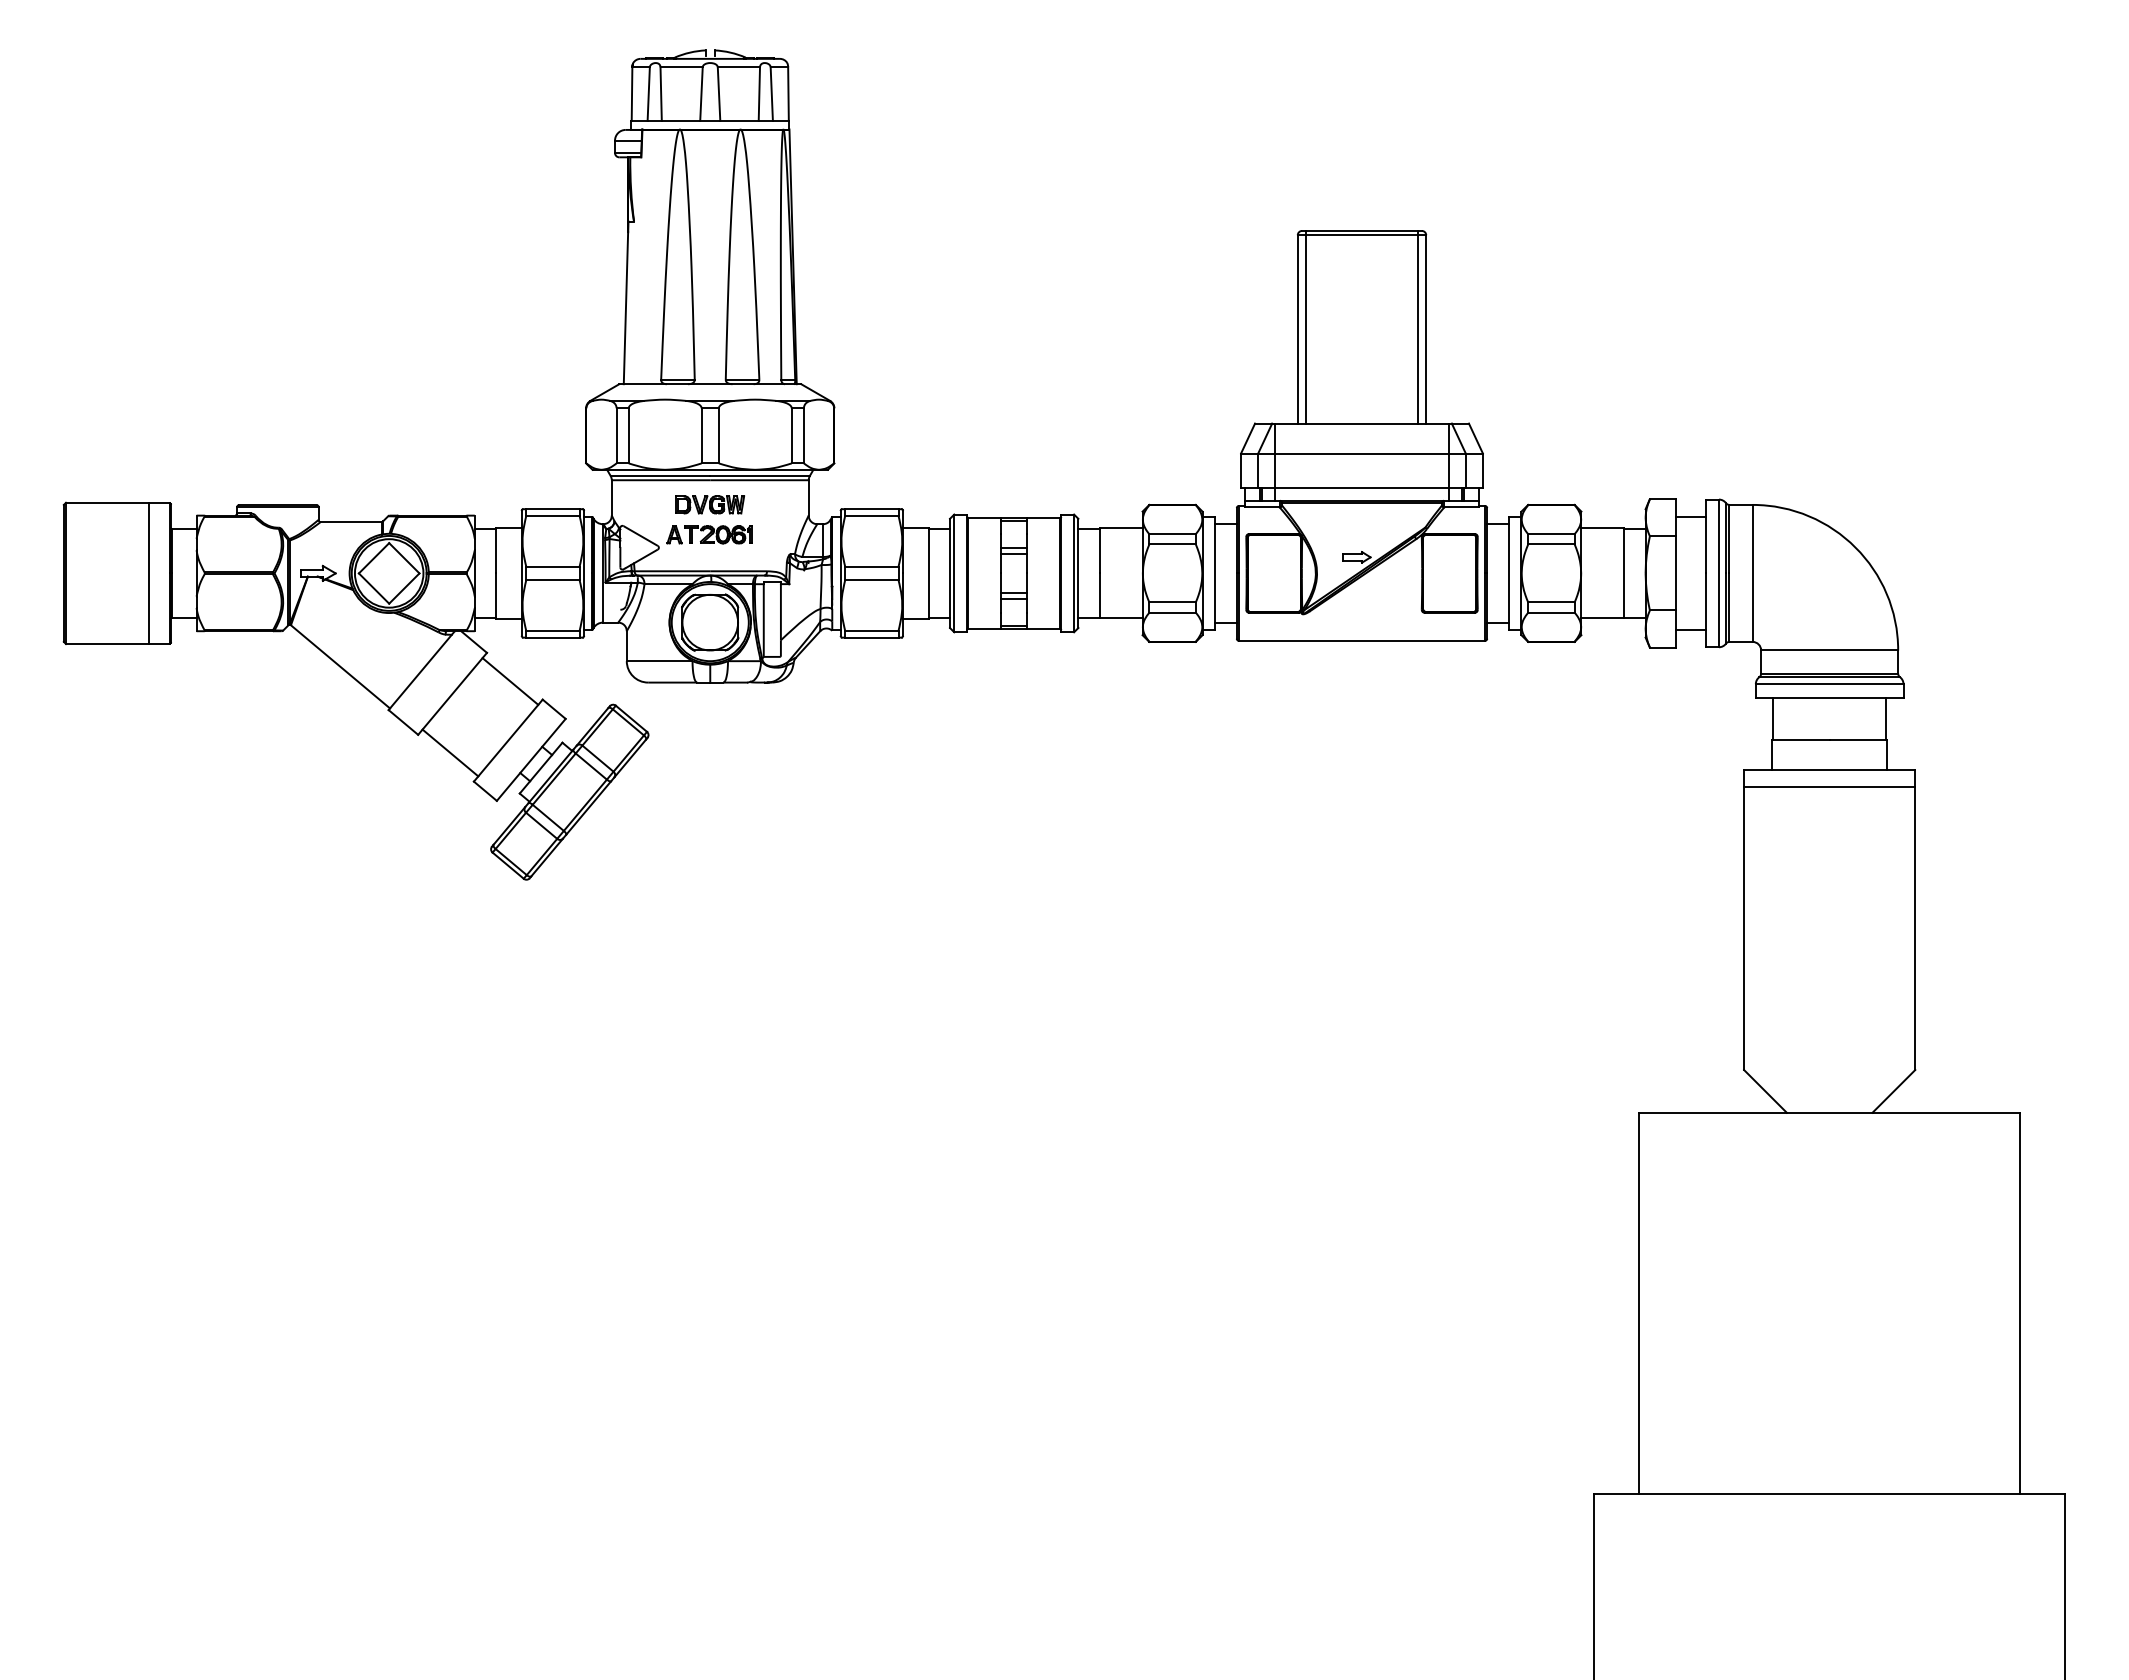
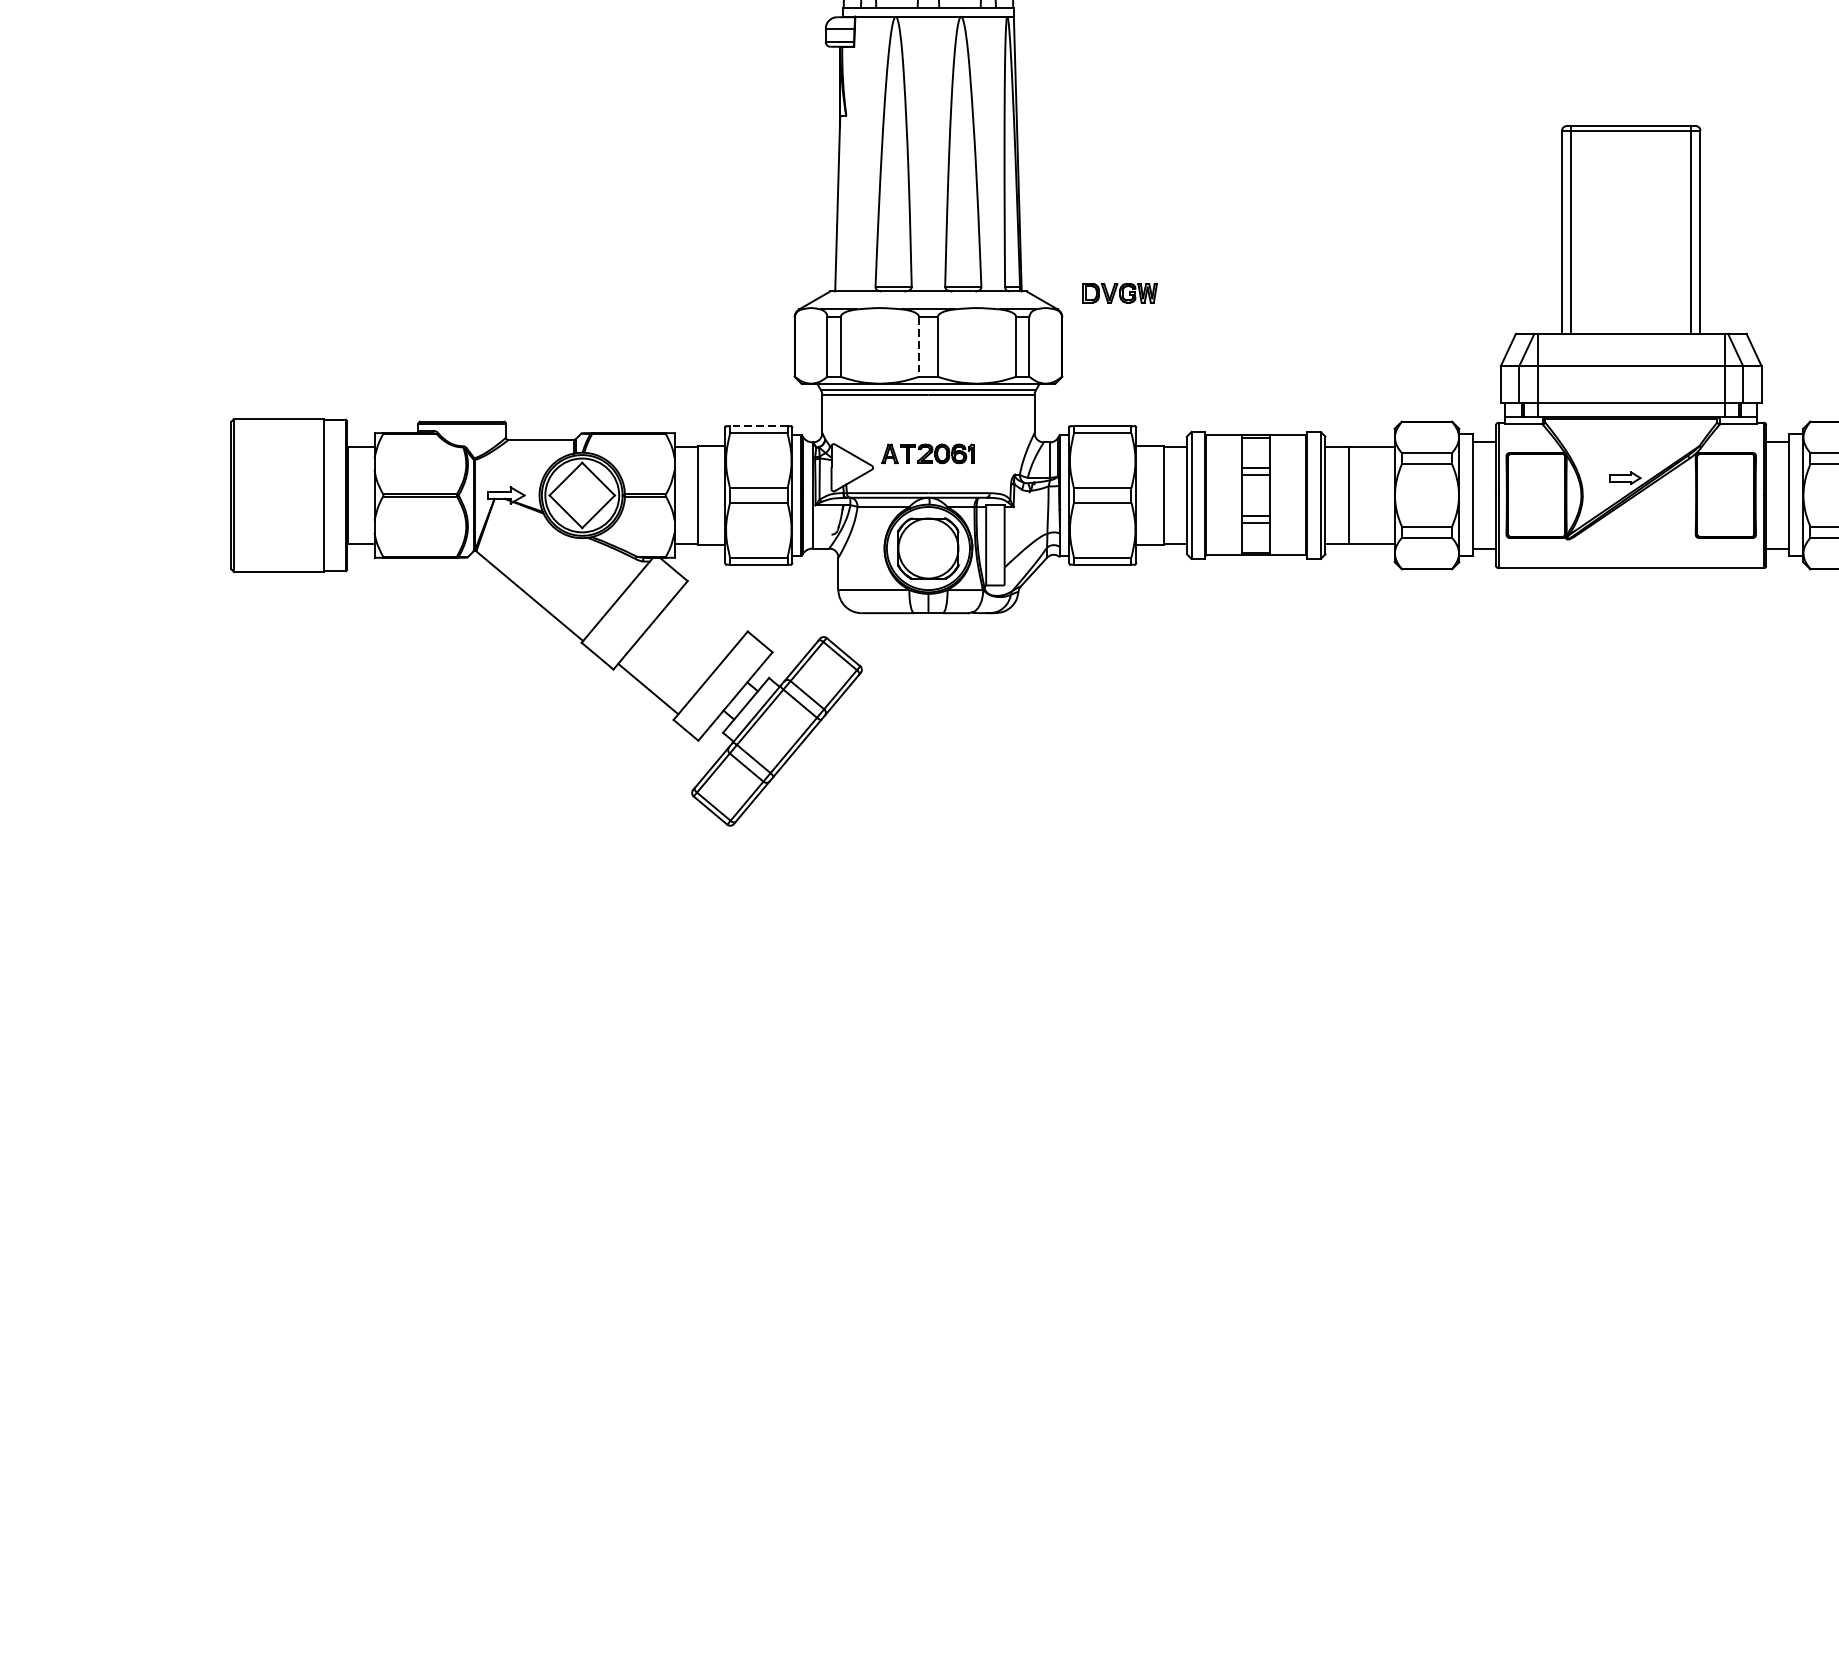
line: (701, 435) -> (919, 346), solid -> dashed
part: (709, 504) -> (1119, 292), moved
line: (552, 509) -> (758, 426), solid -> dashed
line: (510, 681) -> (713, 611), removed

